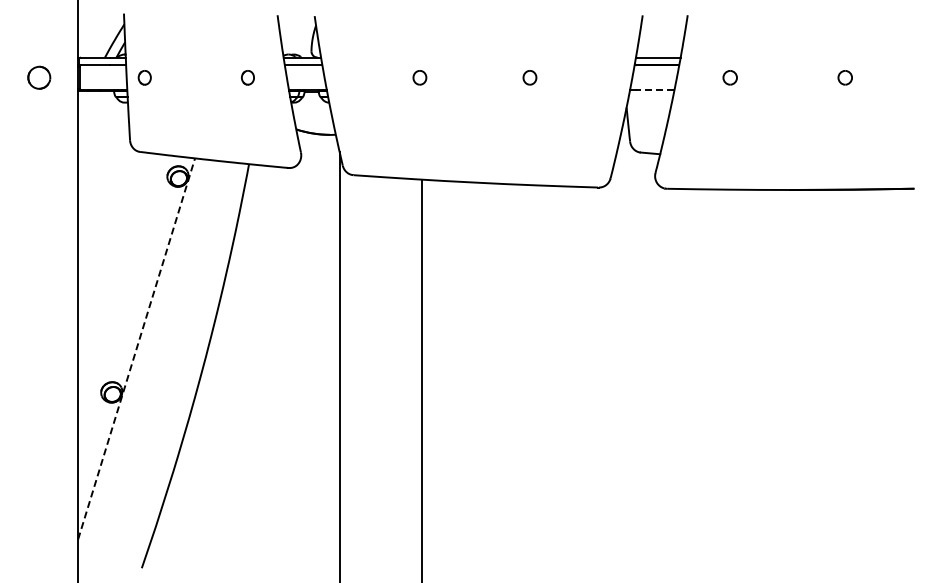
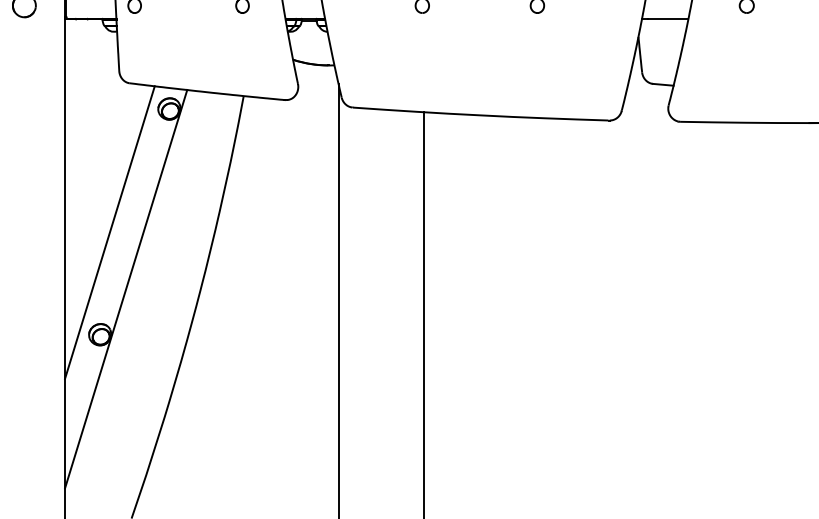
line: (654, 90) -> (667, 19), dashed -> solid
line: (121, 294) -> (110, 232), added
line: (136, 348) -> (126, 288), dashed -> solid

